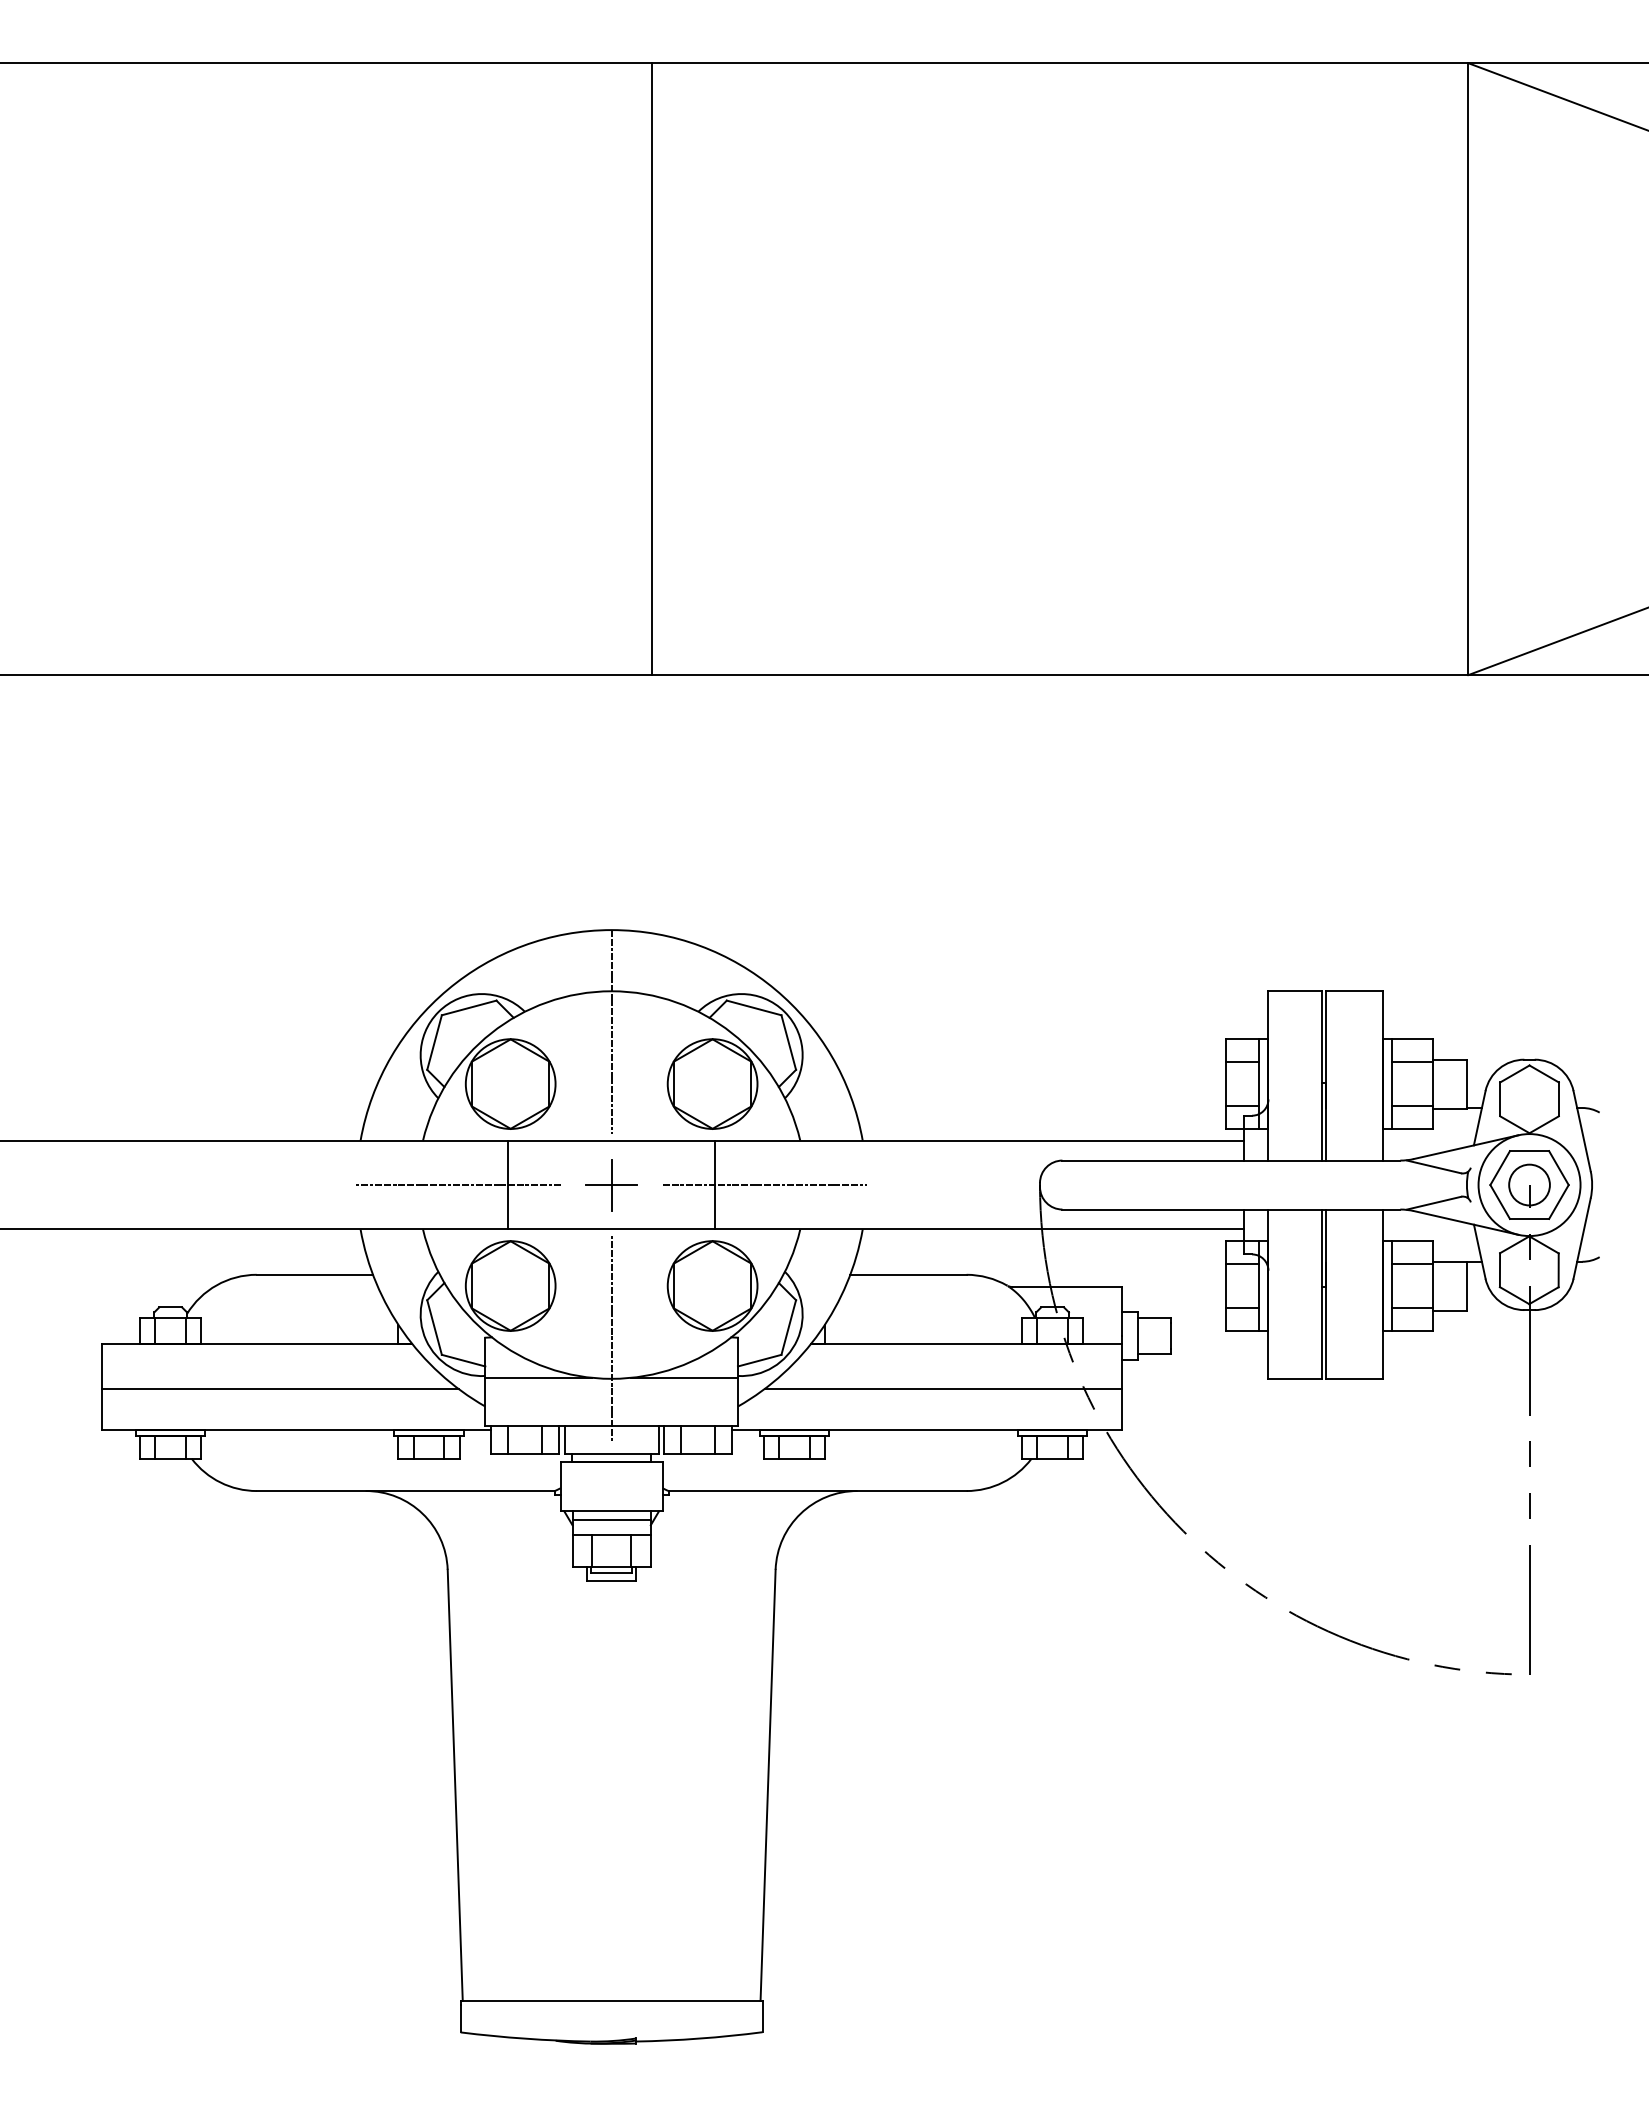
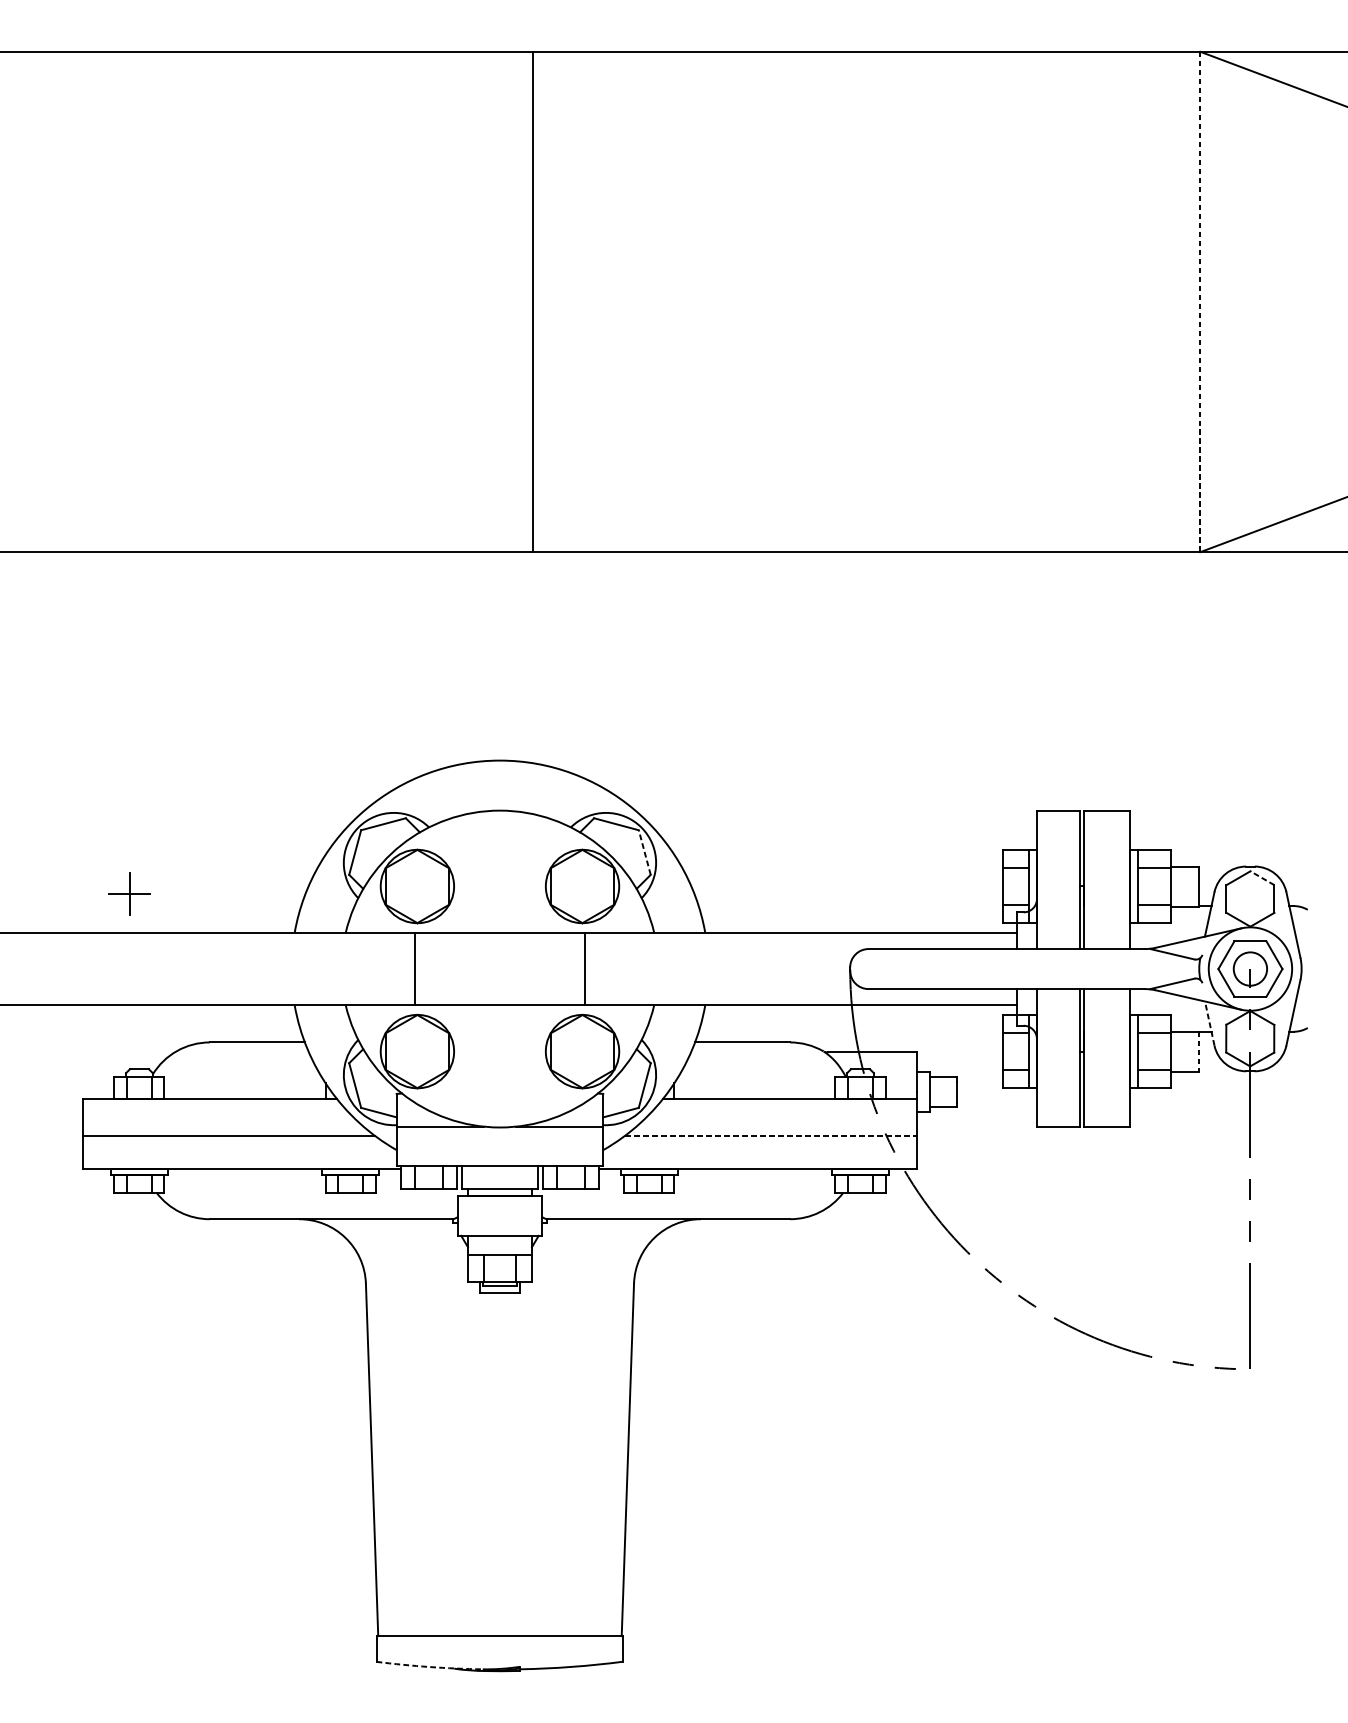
line: (1468, 369) -> (1200, 302), solid -> dashed
line: (611, 1031) -> (499, 843), removed
line: (788, 1042) -> (644, 852), solid -> dashed
line: (1544, 1073) -> (1262, 877), solid -> dashed
line: (458, 1185) -> (374, 969), removed
part: (611, 1185) -> (129, 894), moved
line: (764, 1185) -> (624, 969), removed
line: (1479, 1251) -> (1209, 1023), solid -> dashed
line: (1467, 1286) -> (1199, 1052), solid -> dashed
line: (611, 1338) -> (499, 1094), removed
line: (943, 1389) -> (771, 1136), solid -> dashed
line: (611, 1519) -> (499, 1242), removed
arc: (525, 2038) -> (429, 1666), solid -> dashed

